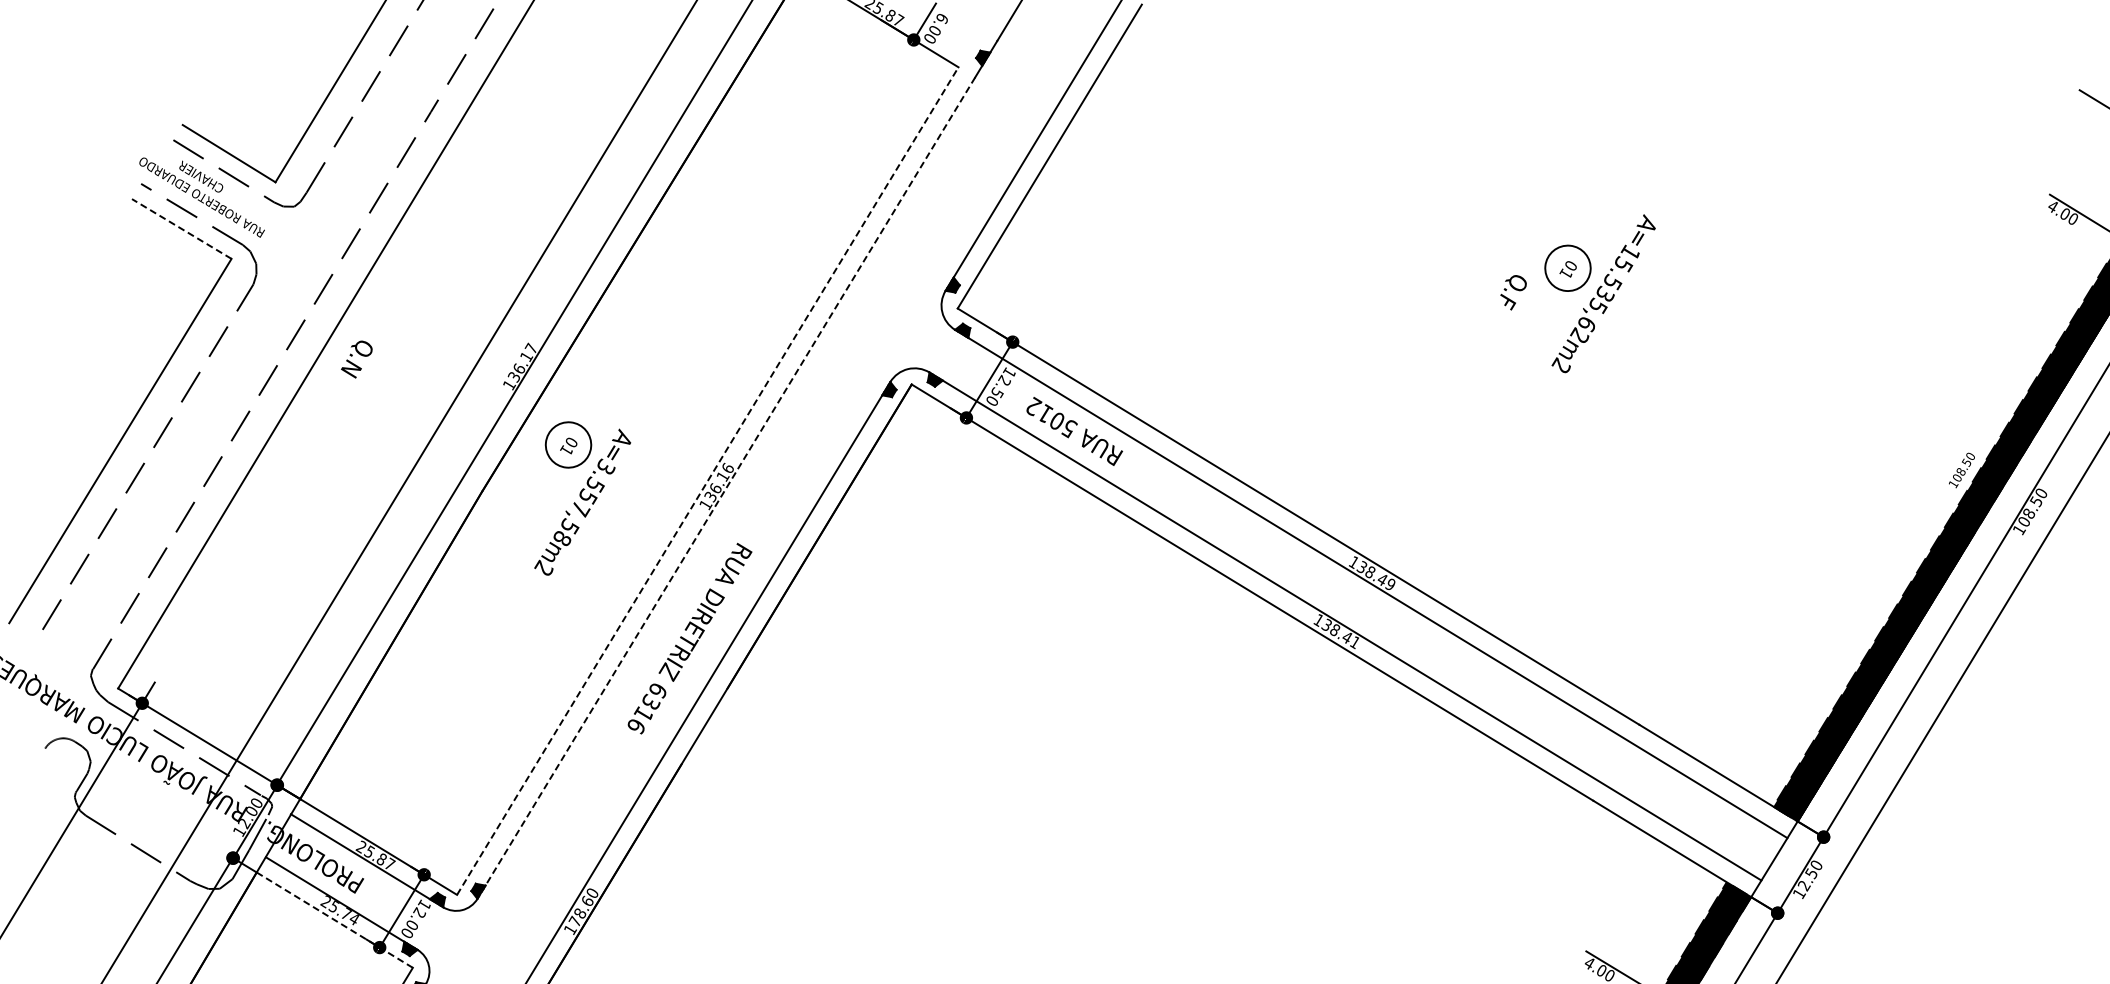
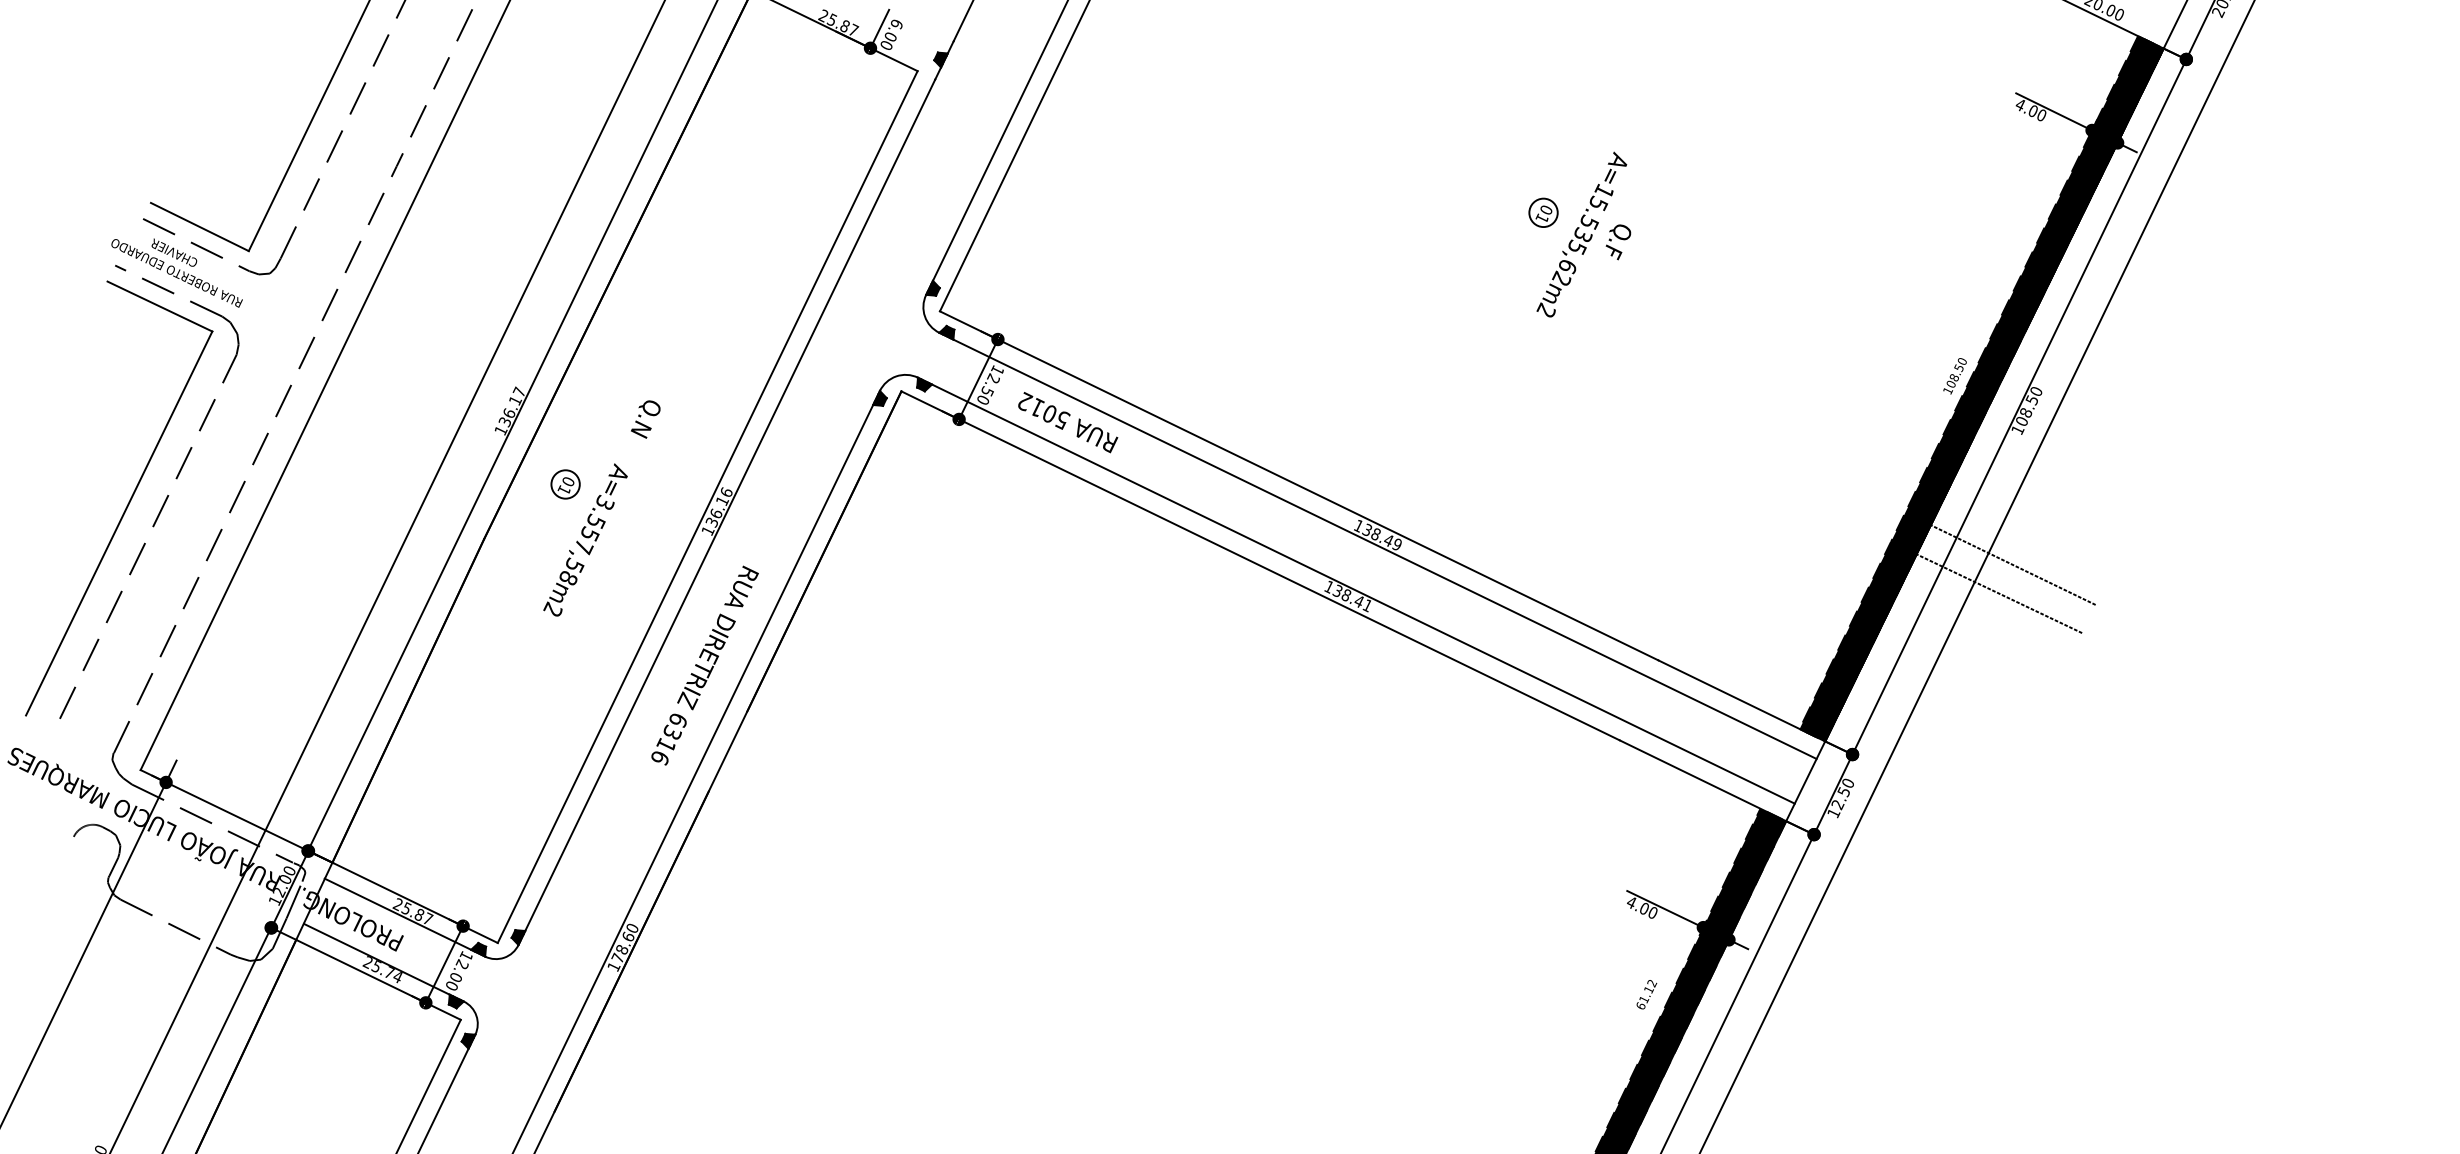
line: (181, 228) -> (159, 306), dashed -> solid
circle: (1567, 267) -> (1543, 212), size x0.62
text: (1513, 292) -> (1618, 242), moved
text: (356, 359) -> (645, 419), moved
circle: (568, 444) -> (565, 484), size x0.62
line: (707, 481) -> (707, 507), dashed -> solid
line: (725, 488) -> (726, 512), dashed -> solid
line: (2001, 663) -> (2012, 564), added
line: (1984, 690) -> (1998, 593), added
line: (334, 919) -> (378, 979), dashed -> solid

